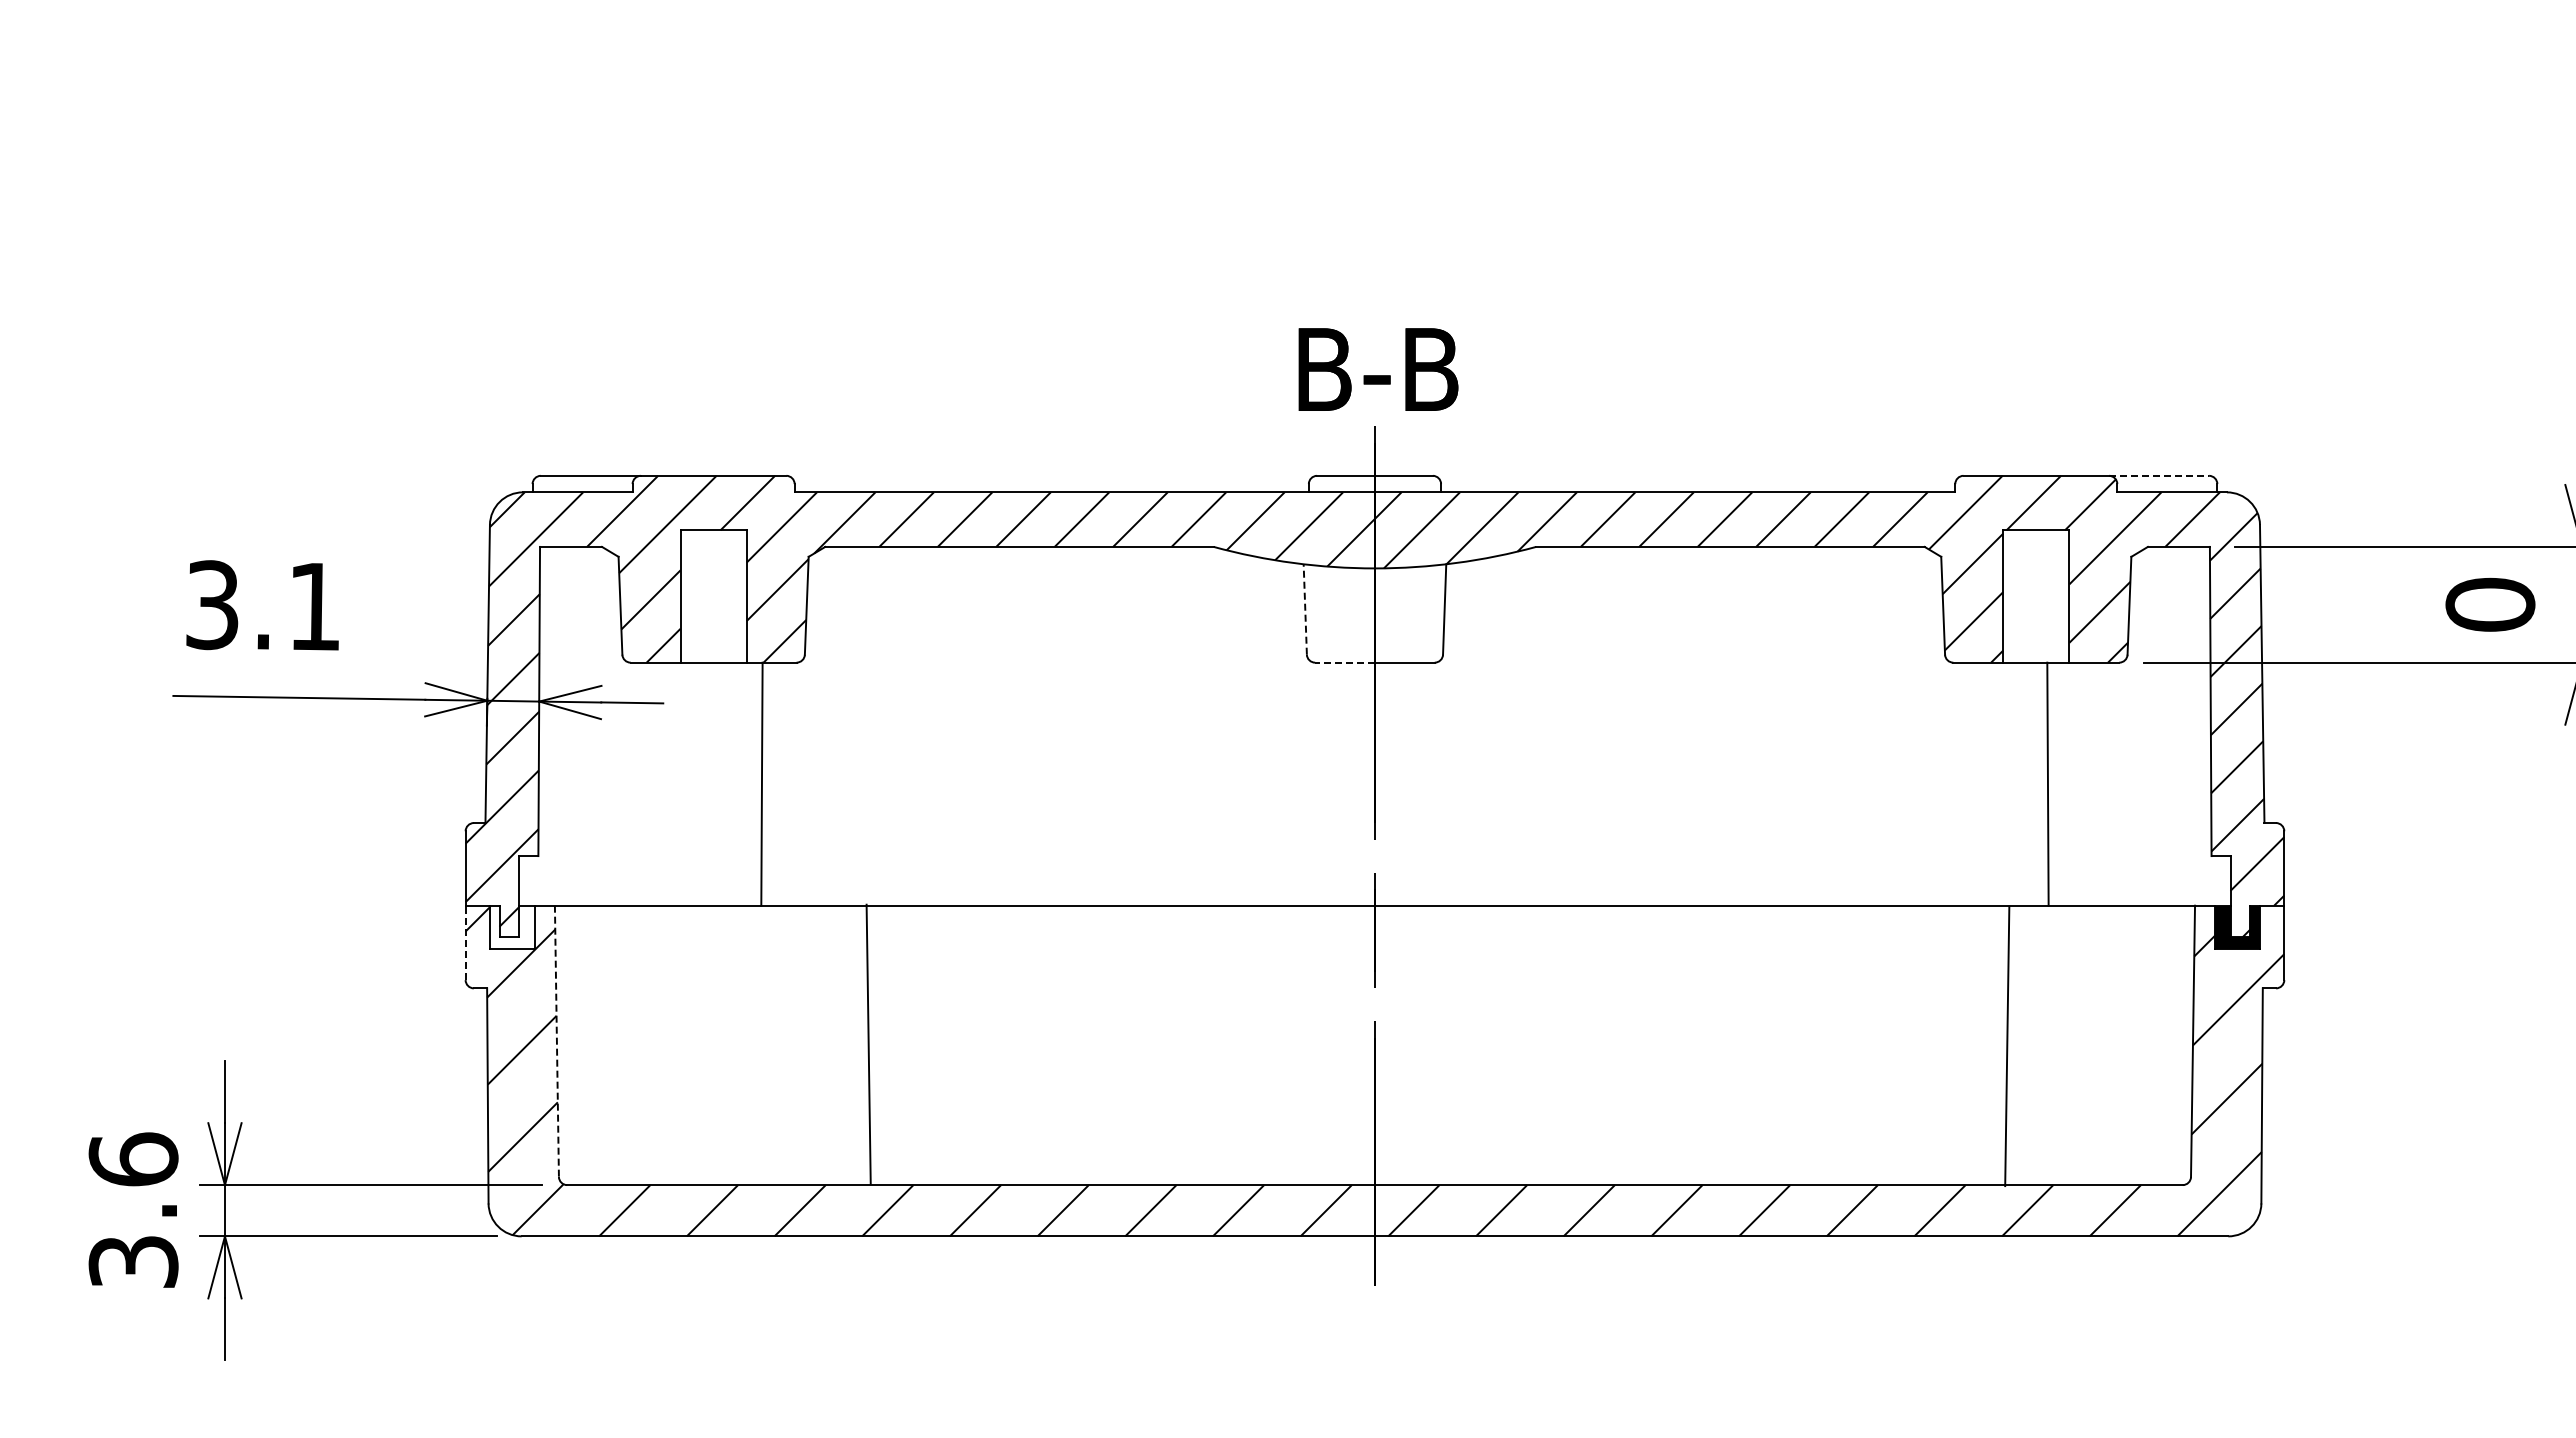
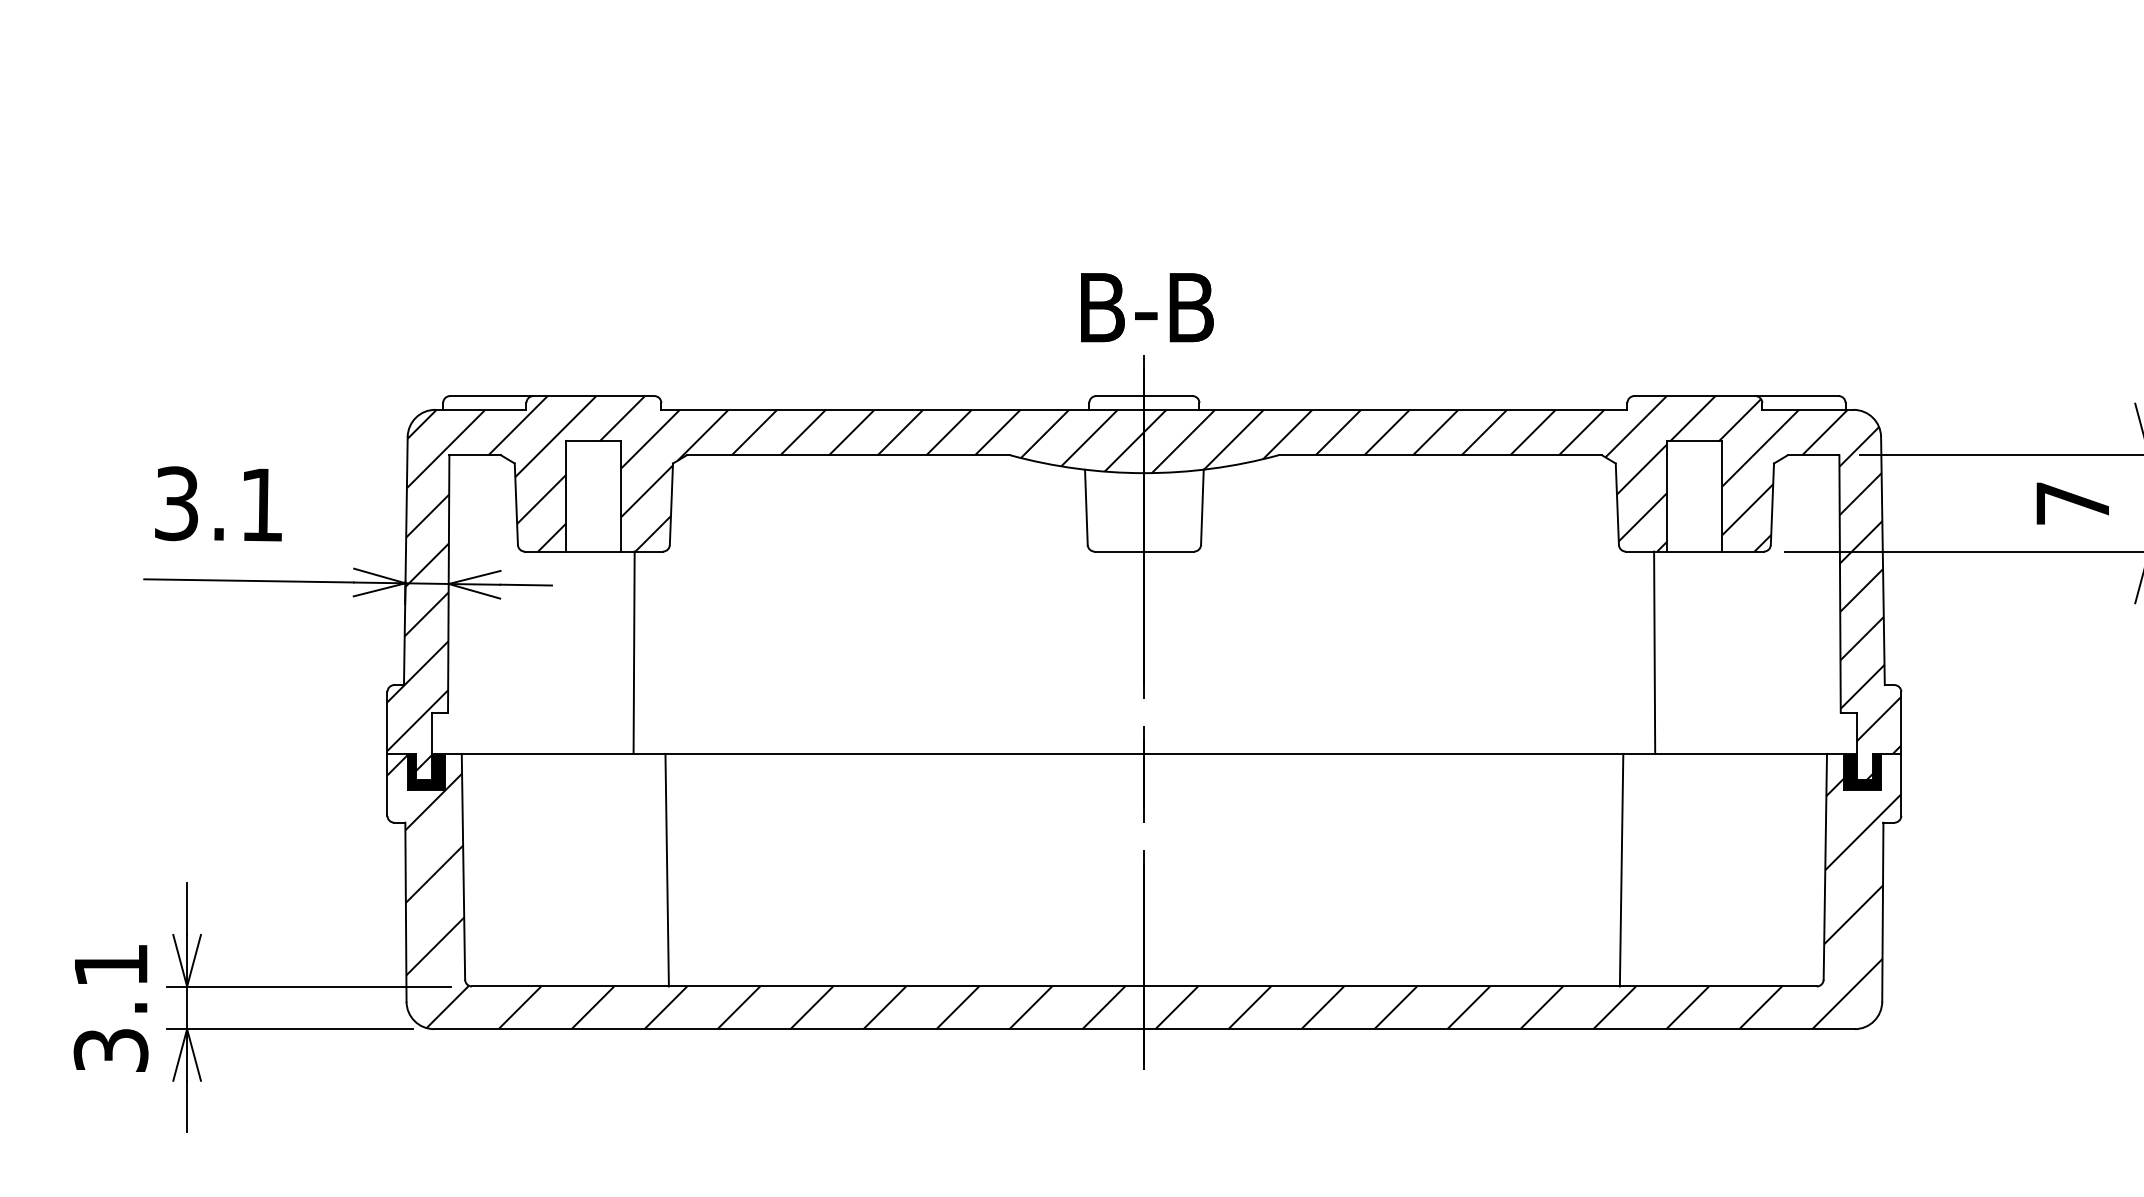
line: (2159, 475) -> (1797, 395), dashed -> solid
text: (2490, 604) -> (2072, 503), 0 -> 7
line: (1305, 608) -> (1086, 506), dashed -> solid
line: (1345, 662) -> (1119, 551), dashed -> solid
line: (2047, 783) -> (1654, 652), moved
fill: (512, 926) -> (426, 771), added
line: (465, 942) -> (387, 784), dashed -> solid
line: (556, 1041) -> (463, 866), dashed -> solid
line: (868, 1044) -> (667, 870), moved
line: (2007, 1046) -> (1621, 870), moved
text: (133, 1159) -> (110, 965), 3.6 -> 3.1

